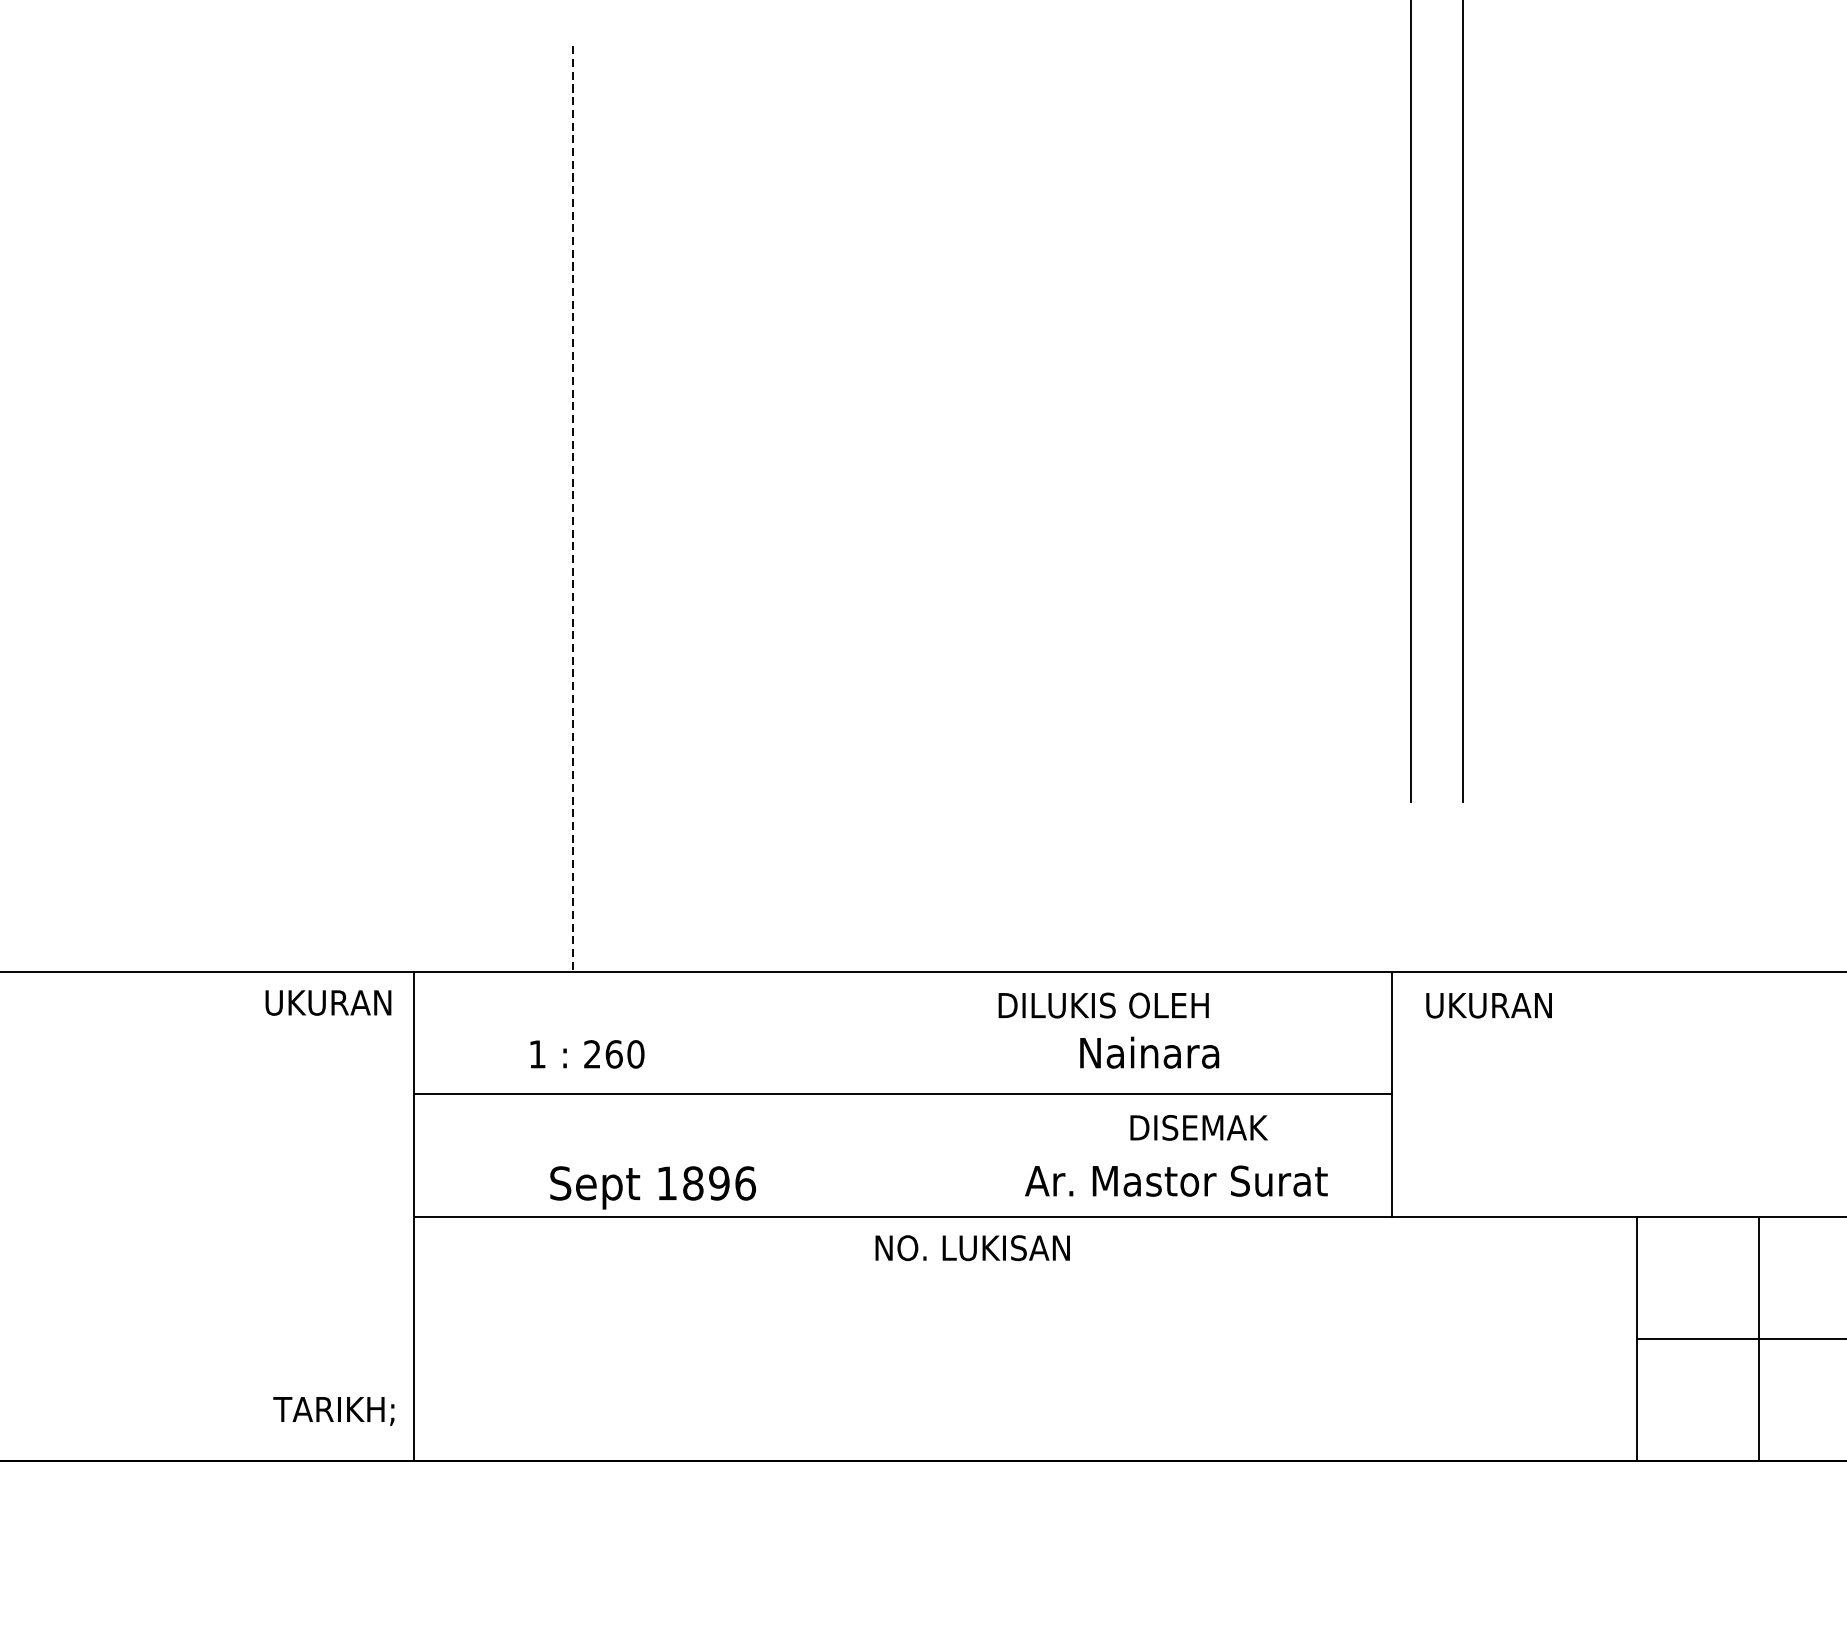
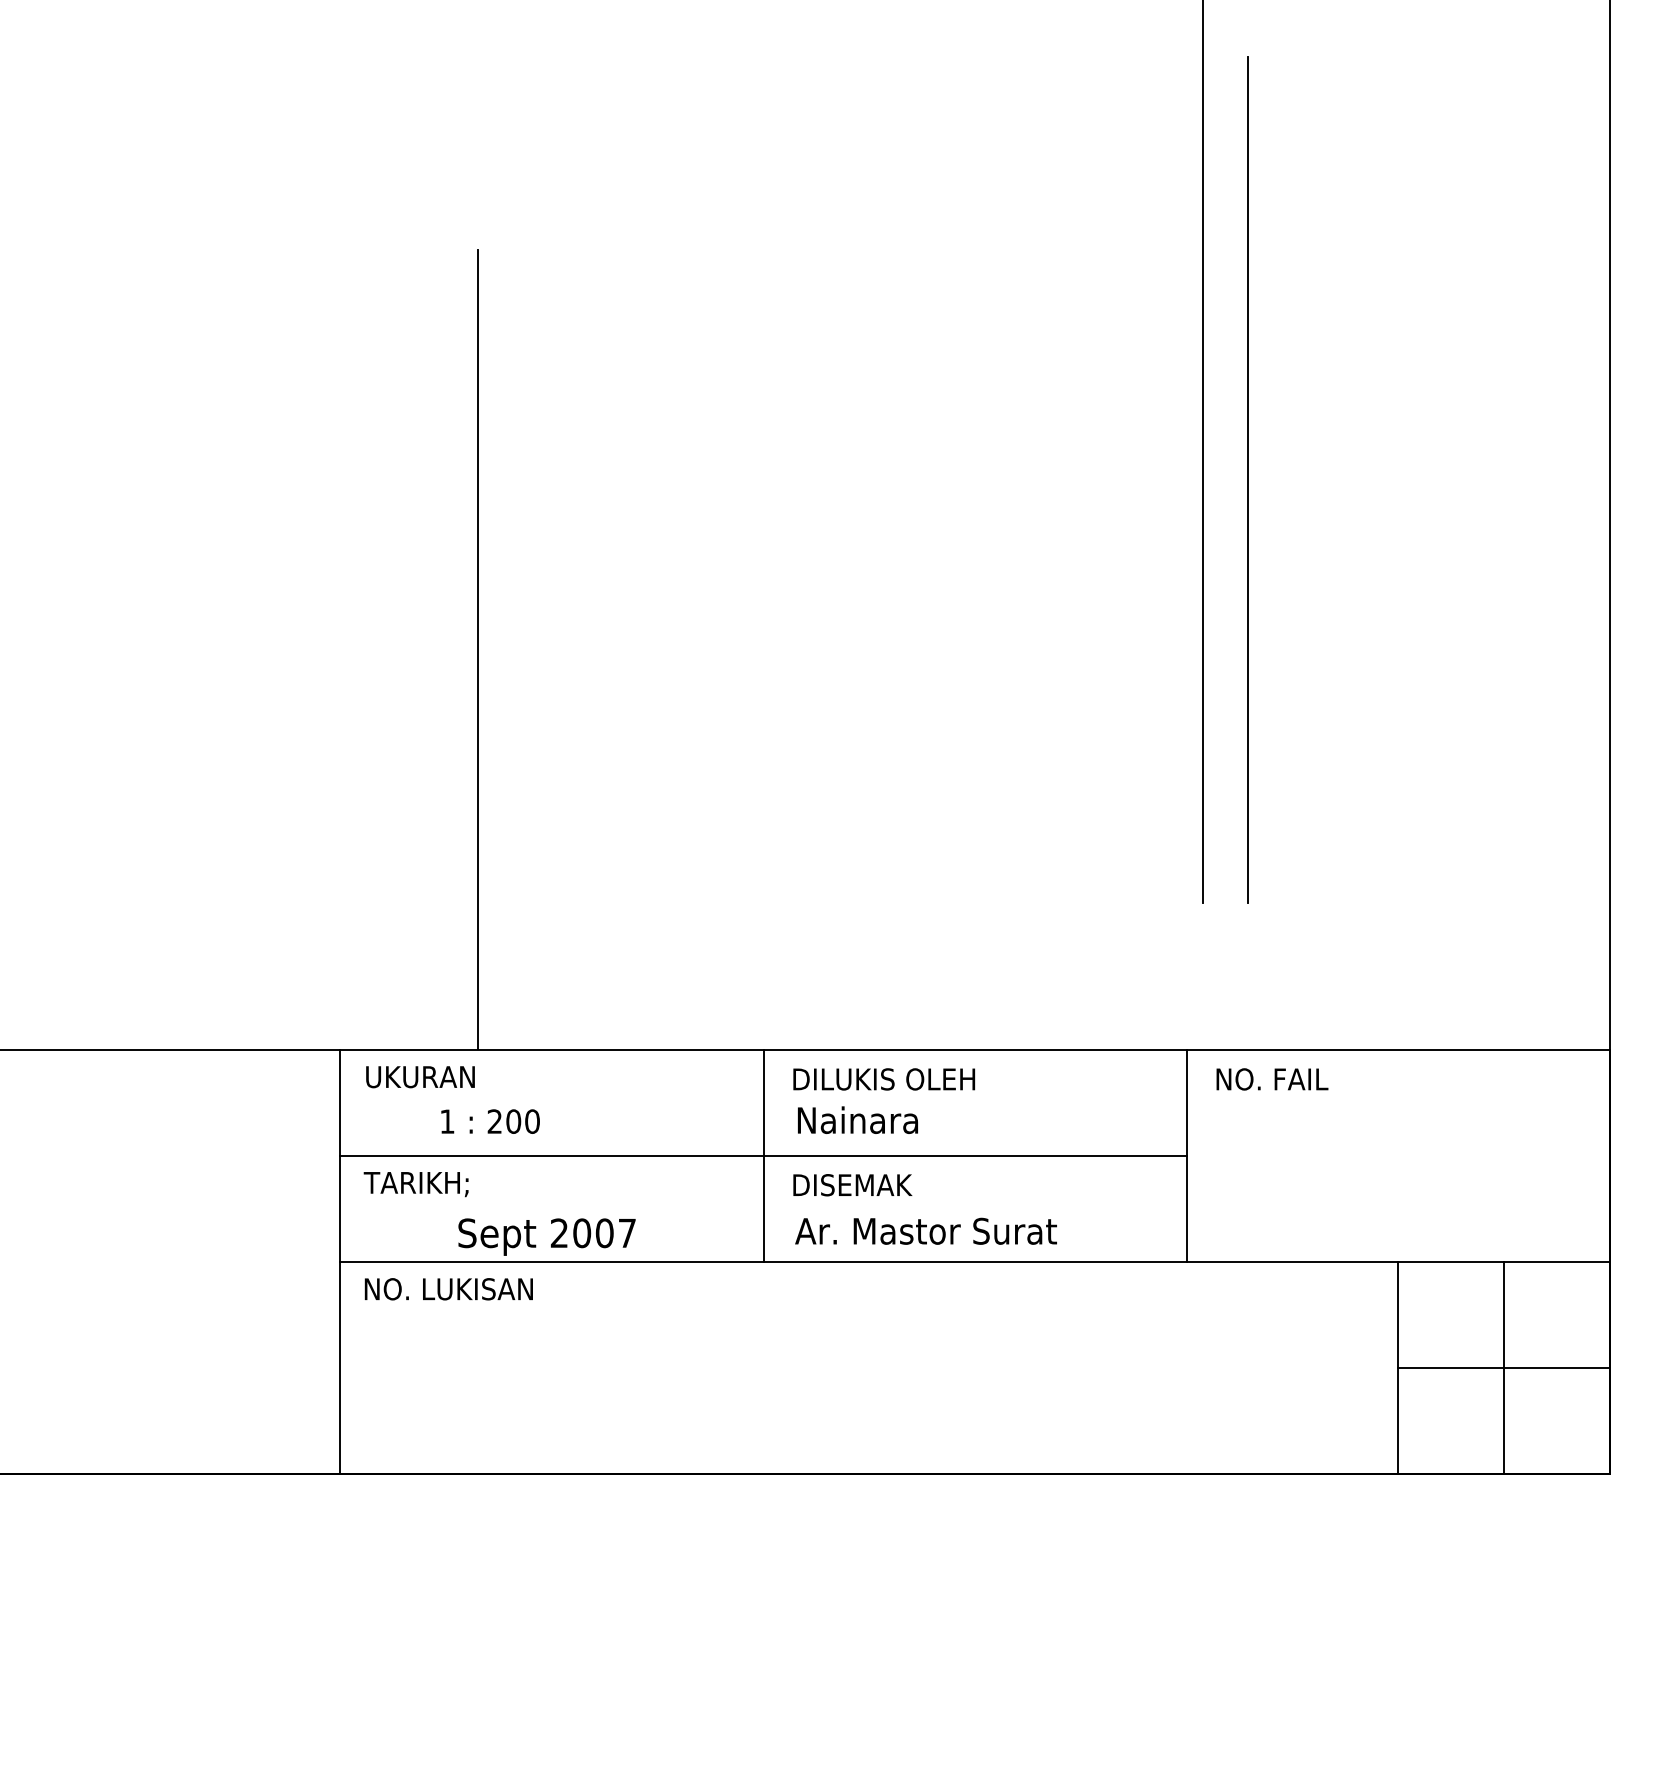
line: (573, 508) -> (478, 649), dashed -> solid
text: (328, 1003) -> (420, 1077), moved
text: (1104, 1005) -> (884, 1079), moved
text: (1491, 1005) -> (1272, 1079), UKURAN -> NO. FAIL
text: (1149, 1051) -> (857, 1119), moved
text: (613, 1054) -> (513, 1121), 260 -> 200
line: (902, 1094) -> (763, 1156), added
text: (1198, 1128) -> (852, 1185), moved
text: (1175, 1180) -> (925, 1230), moved
text: (706, 1183) -> (593, 1233), 1896 -> 2007
text: (972, 1248) -> (448, 1289), moved
text: (333, 1411) -> (415, 1184), moved

